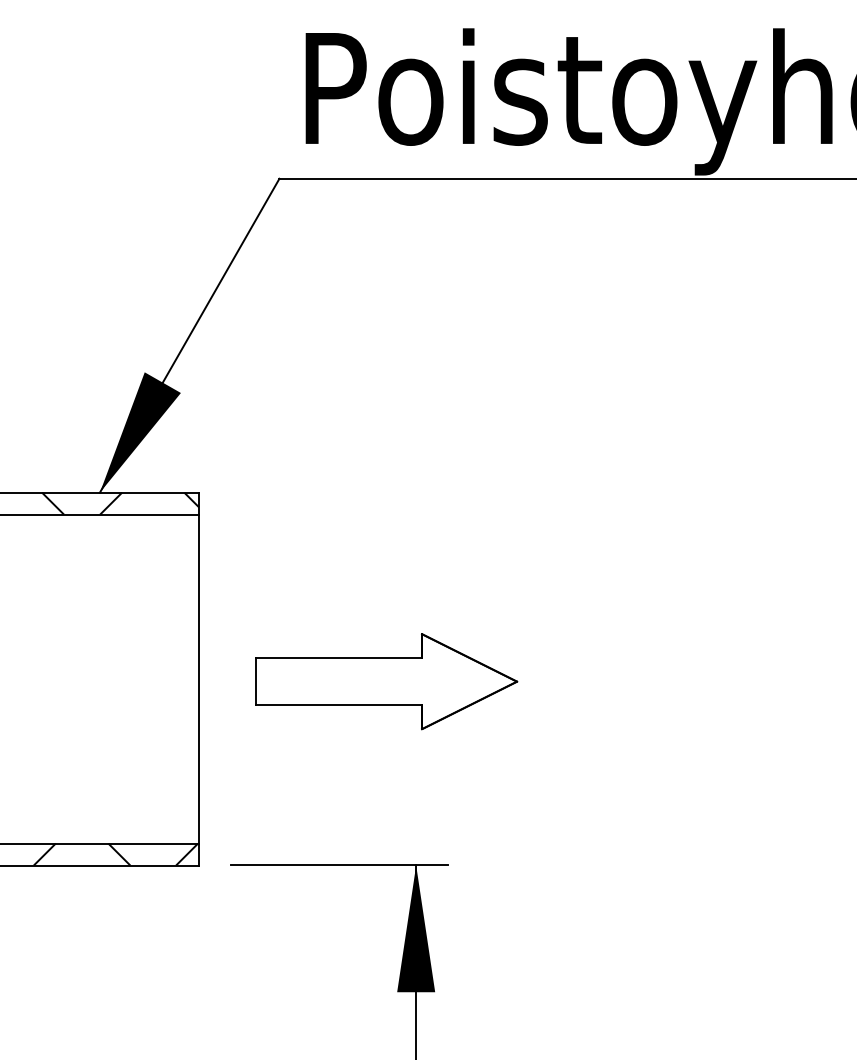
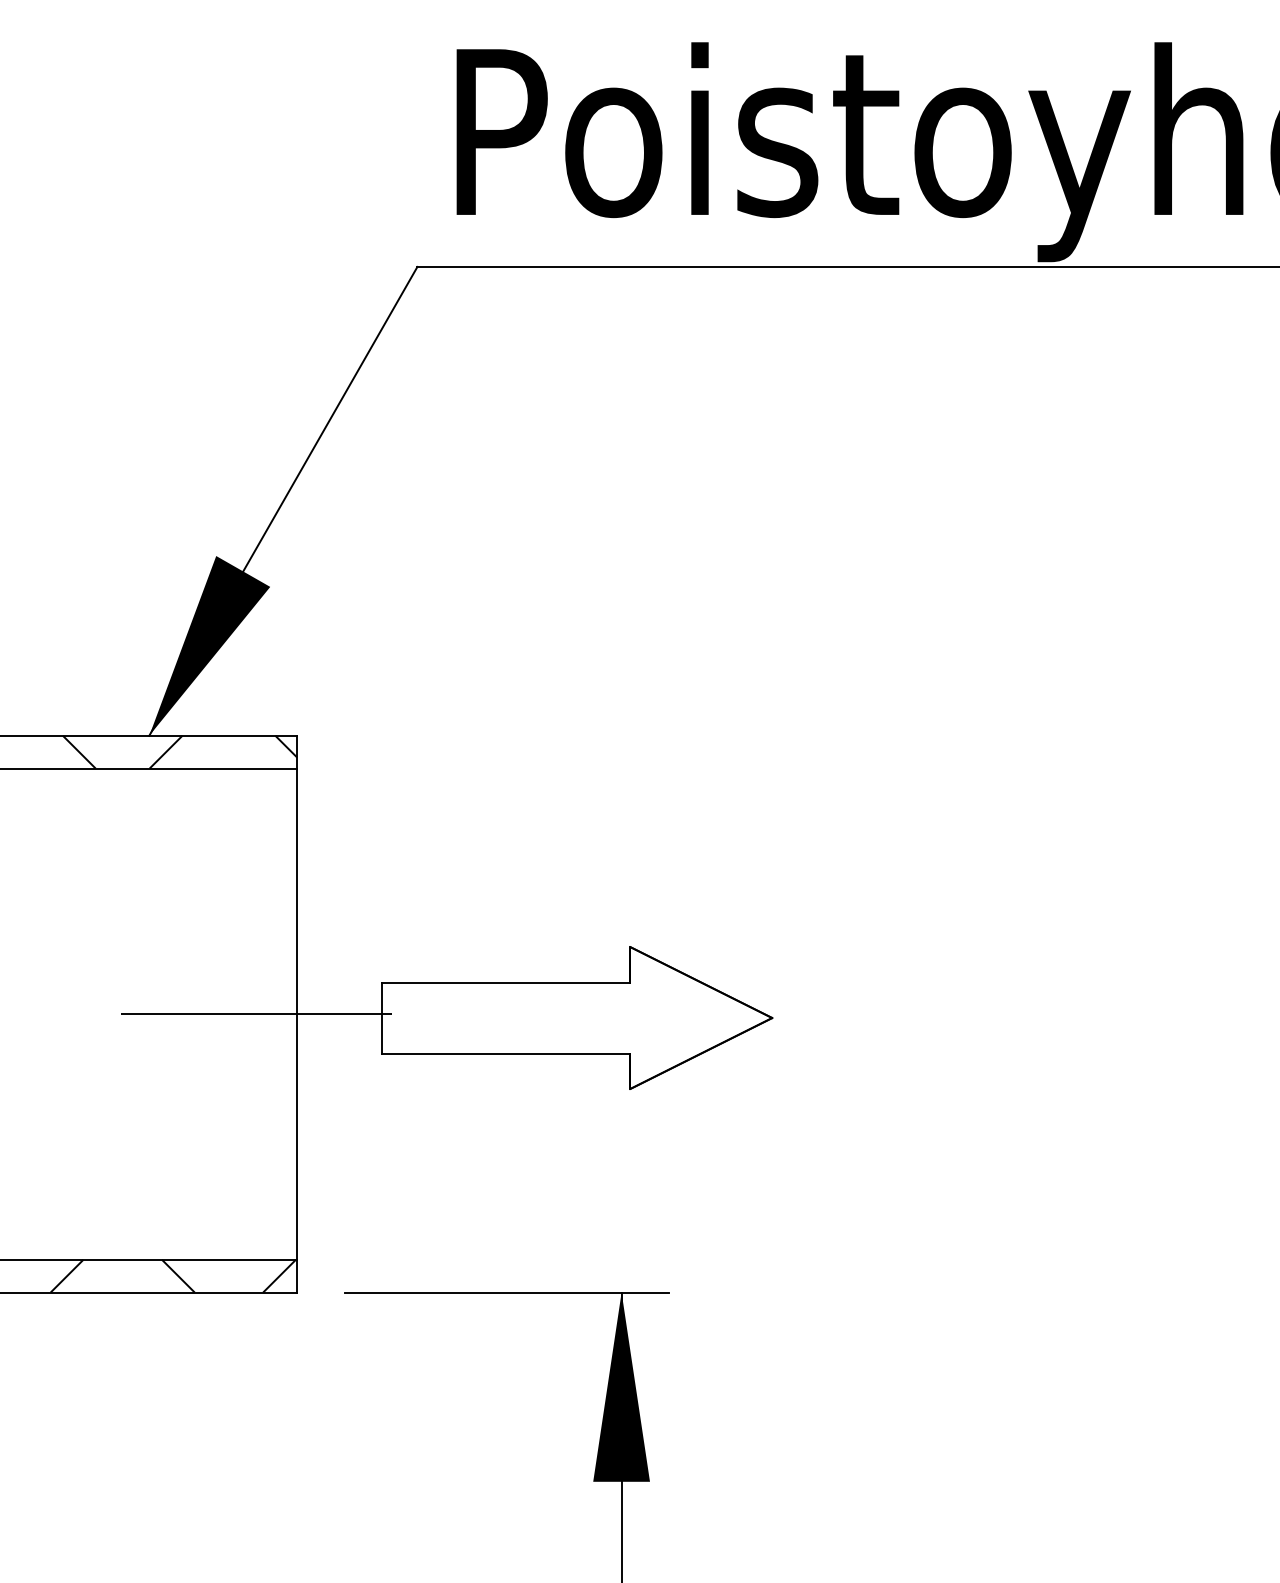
line: (171, 679) -> (256, 1014), added

